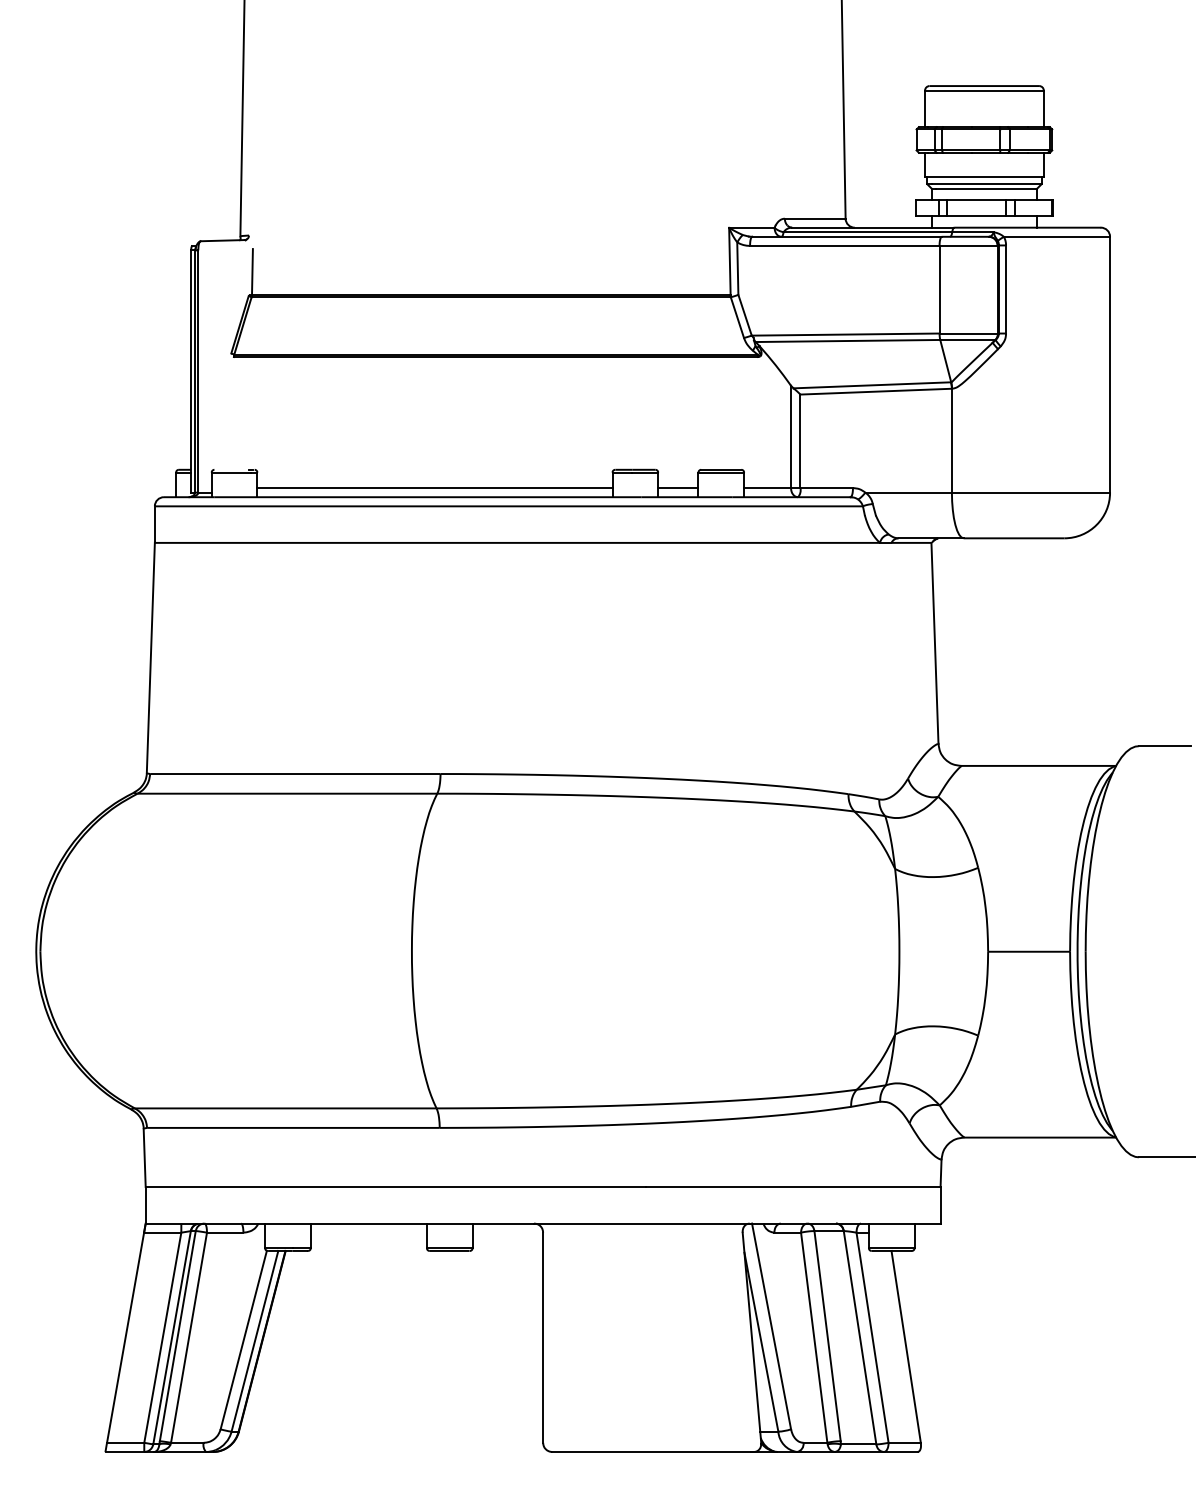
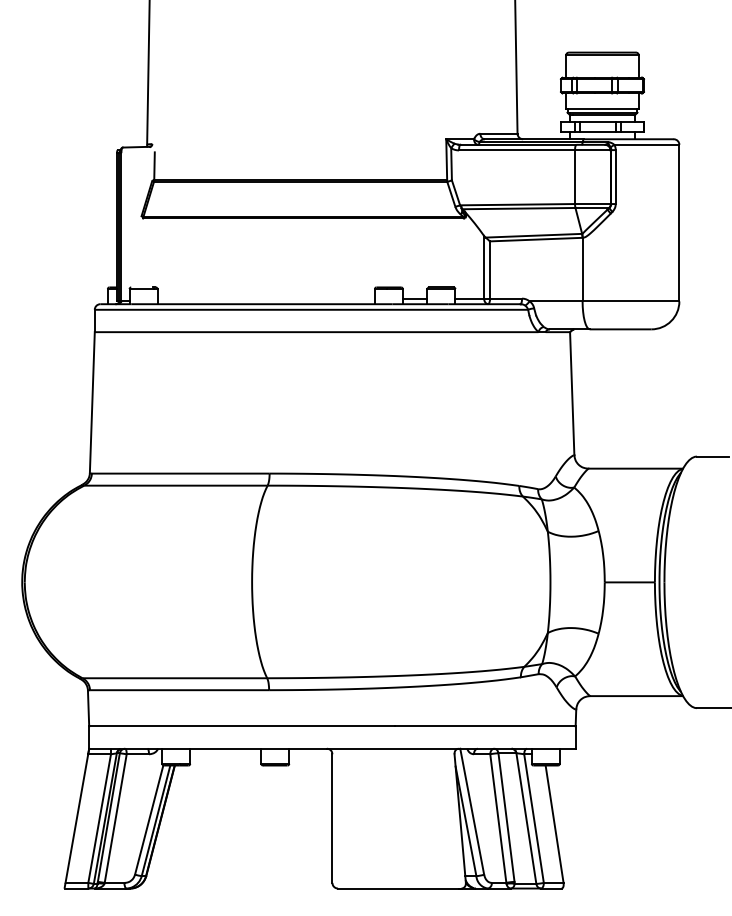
line: (433, 487) -> (265, 298), removed

